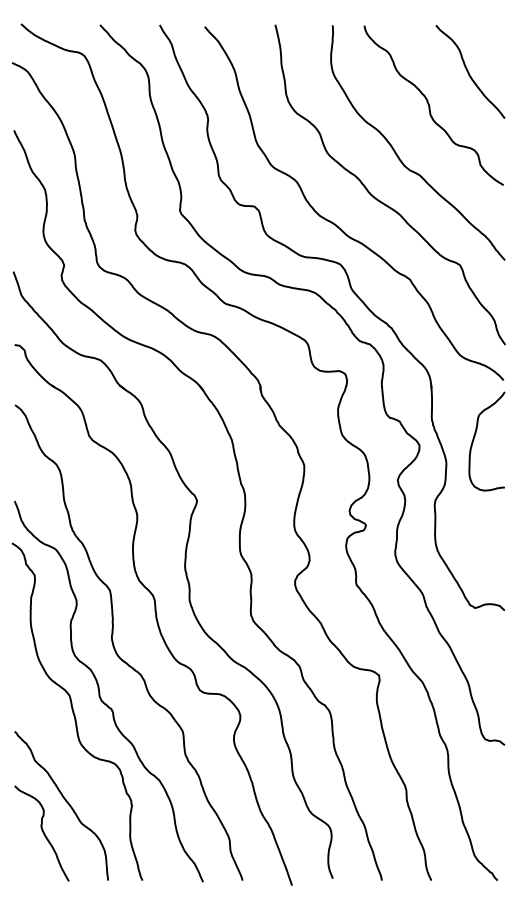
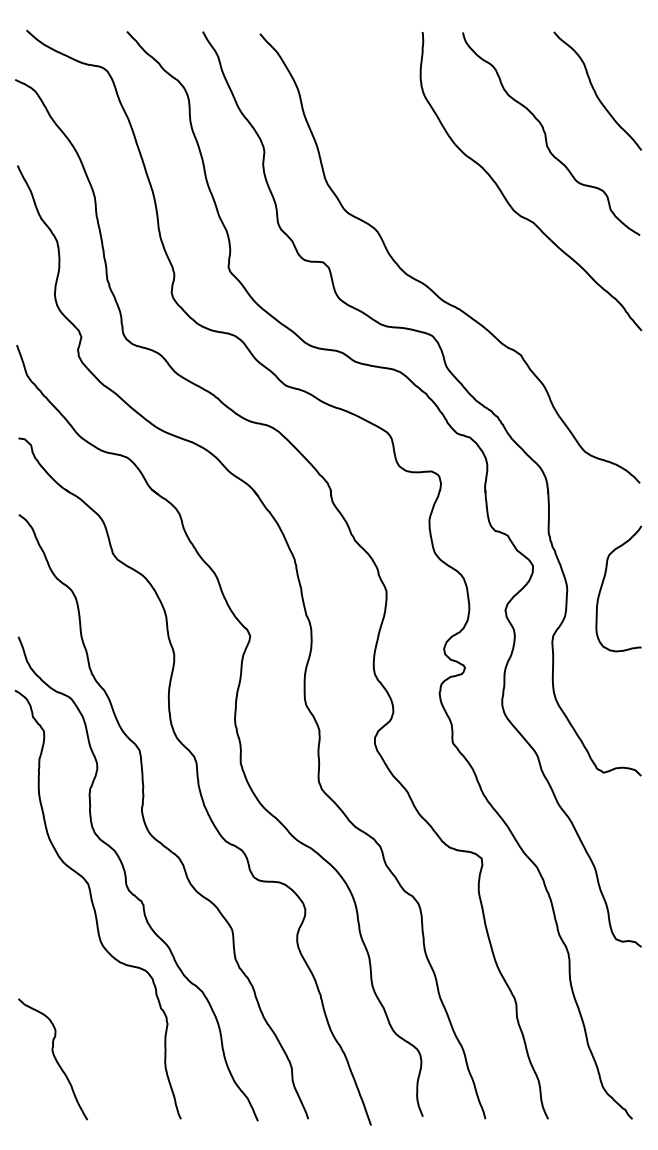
curve: (380, 200) -> (483, 254), removed
curve: (475, 436) -> (604, 582), moved
curve: (65, 801) -> (83, 1018), removed

